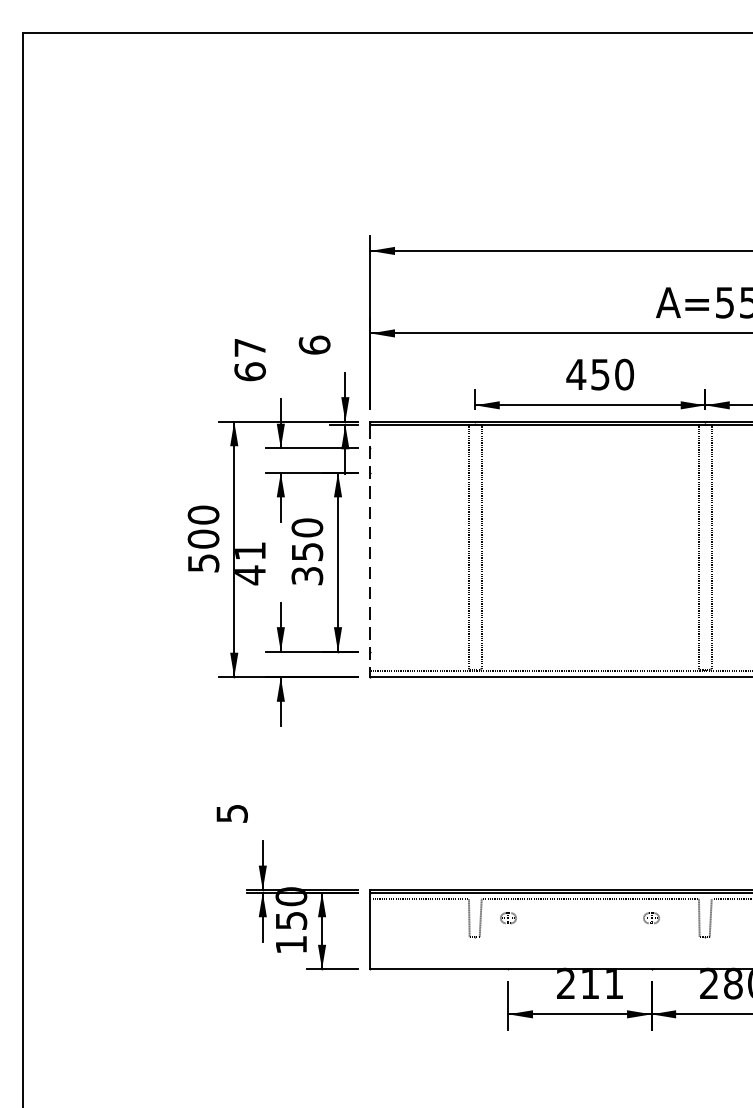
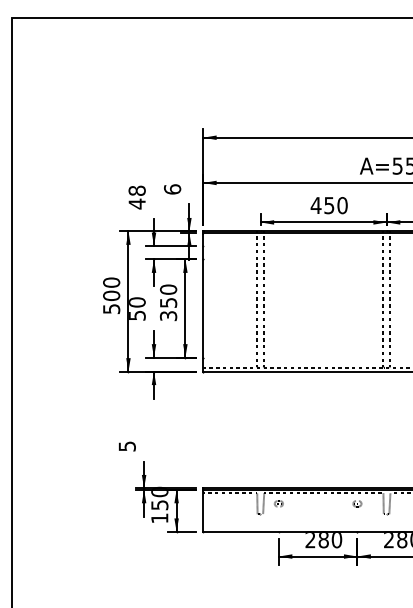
text: (248, 359) -> (136, 197), 67 -> 48
line: (371, 551) -> (203, 302), dashed -> solid
text: (250, 564) -> (137, 309), 41 -> 50
text: (602, 985) -> (330, 540), 211 -> 280

